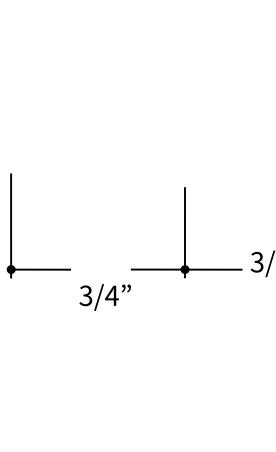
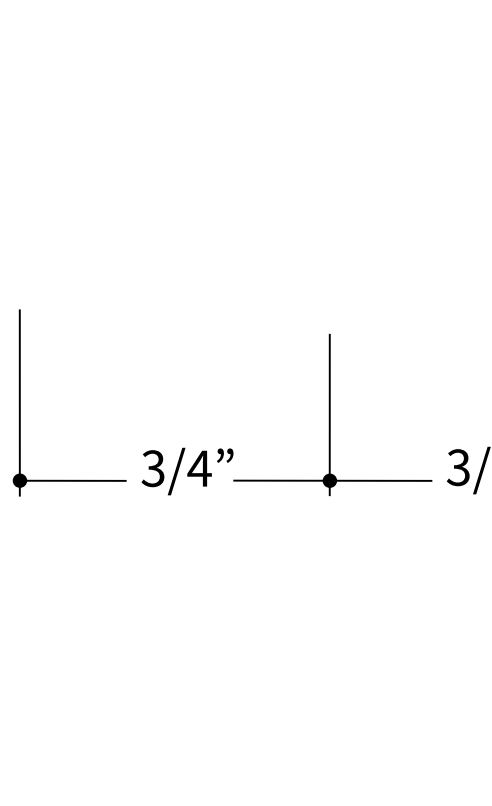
text: (104, 297) -> (186, 471), moved

